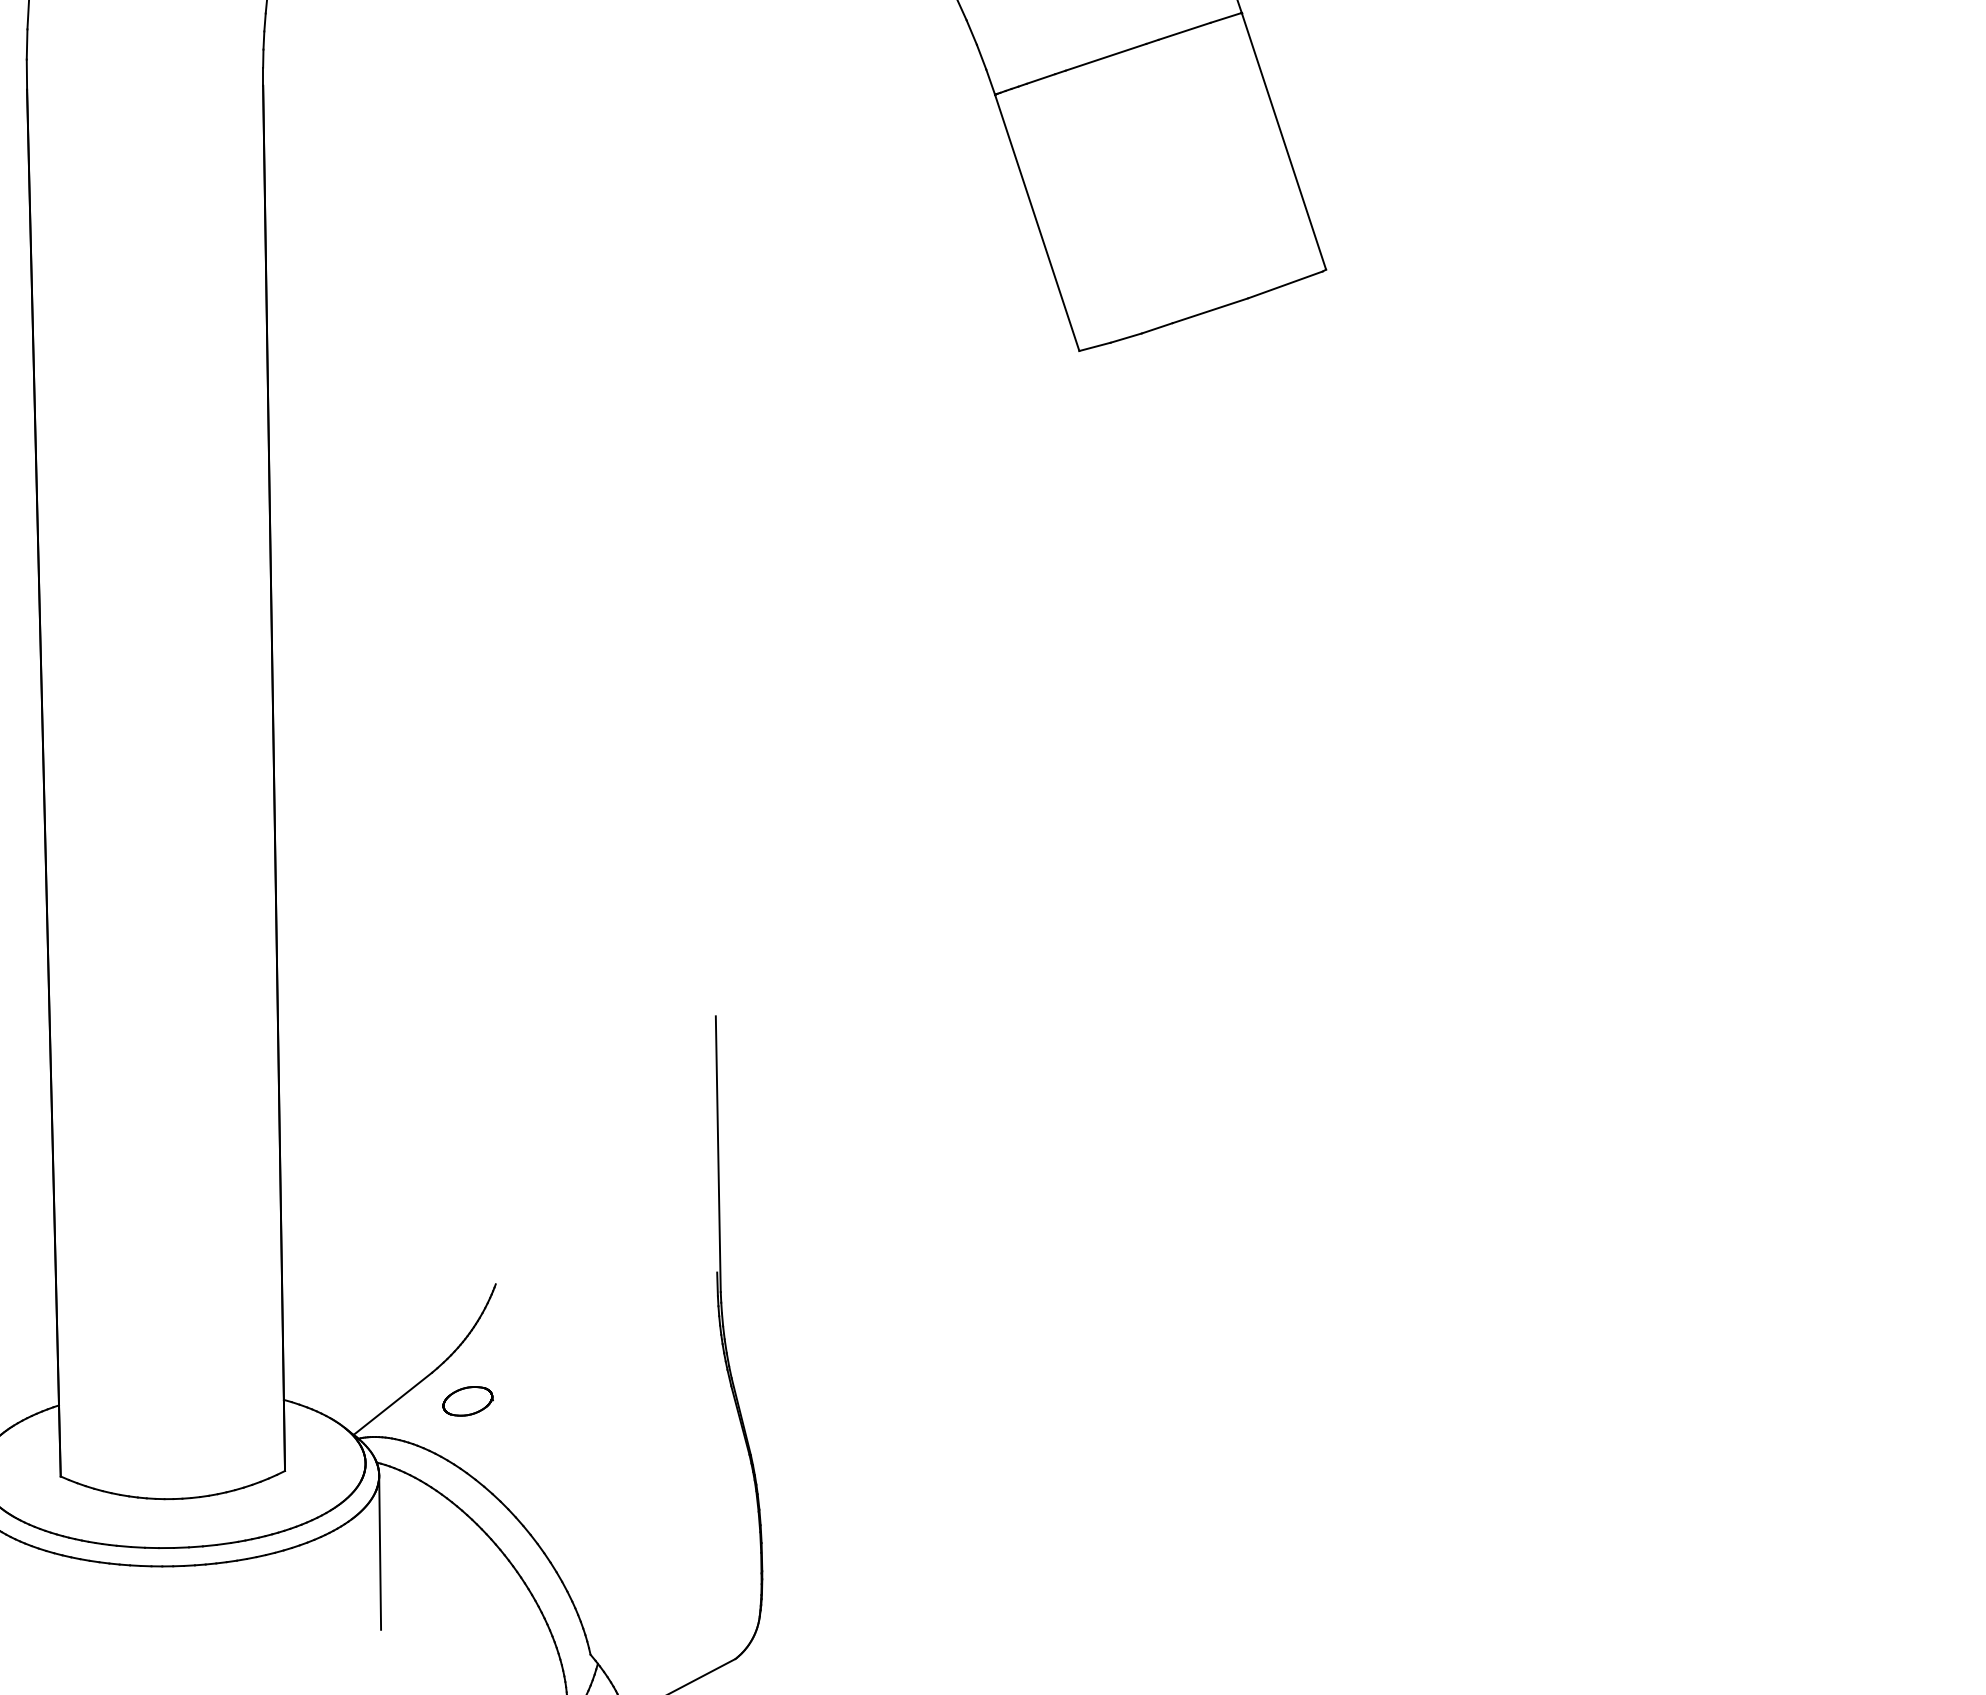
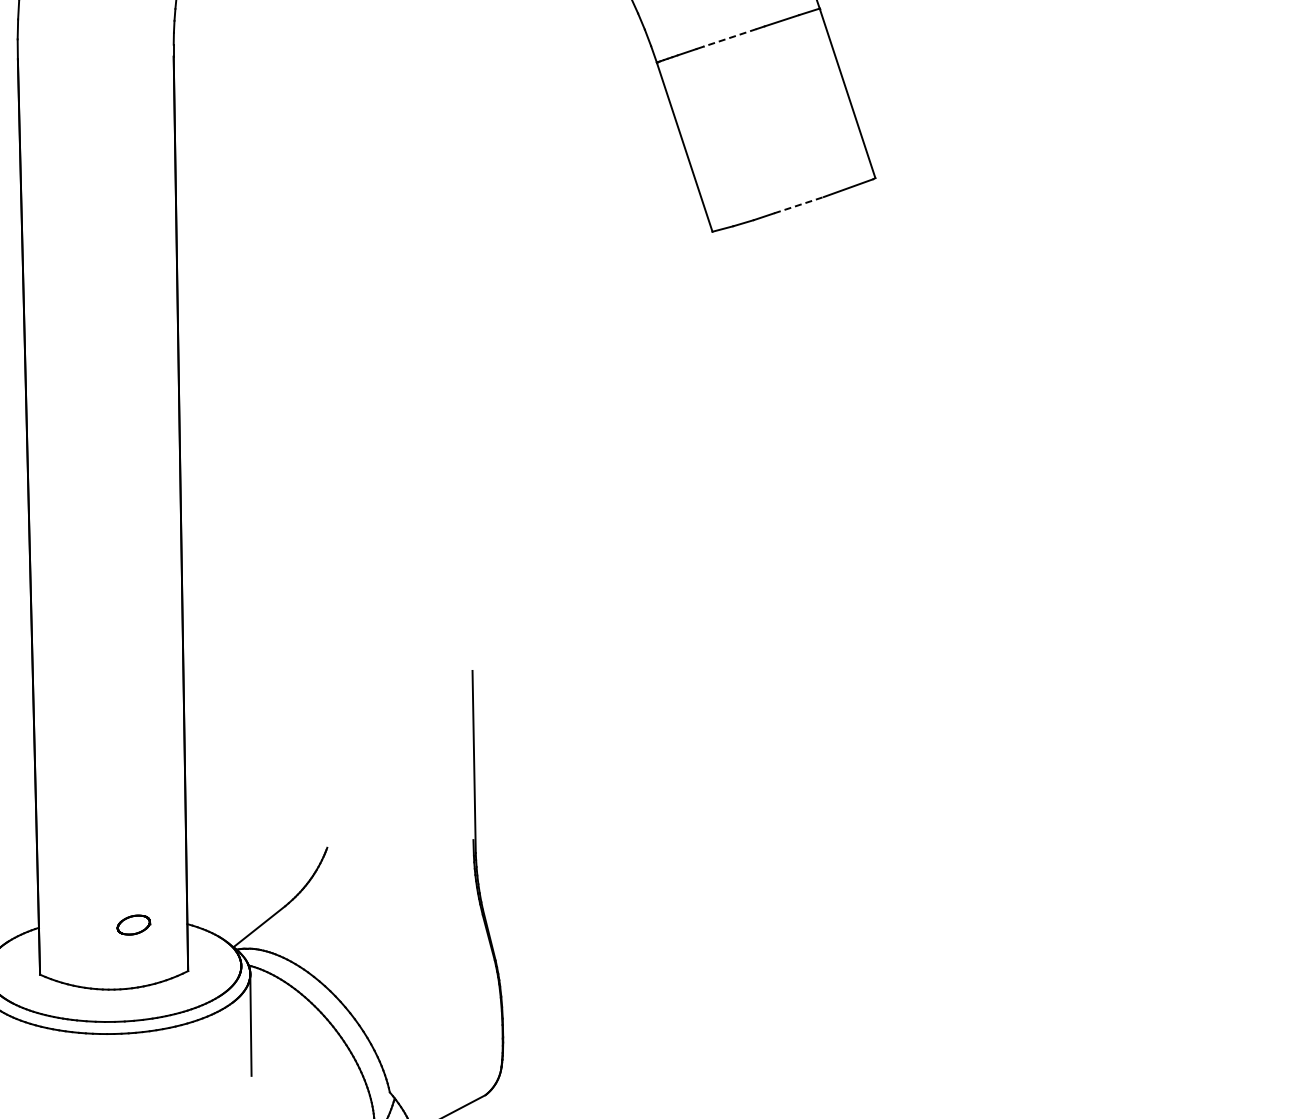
line: (1105, 58) -> (729, 38), solid -> dashed
line: (1211, 311) -> (799, 205), solid -> dashed
part: (467, 1400) -> (133, 924), moved

